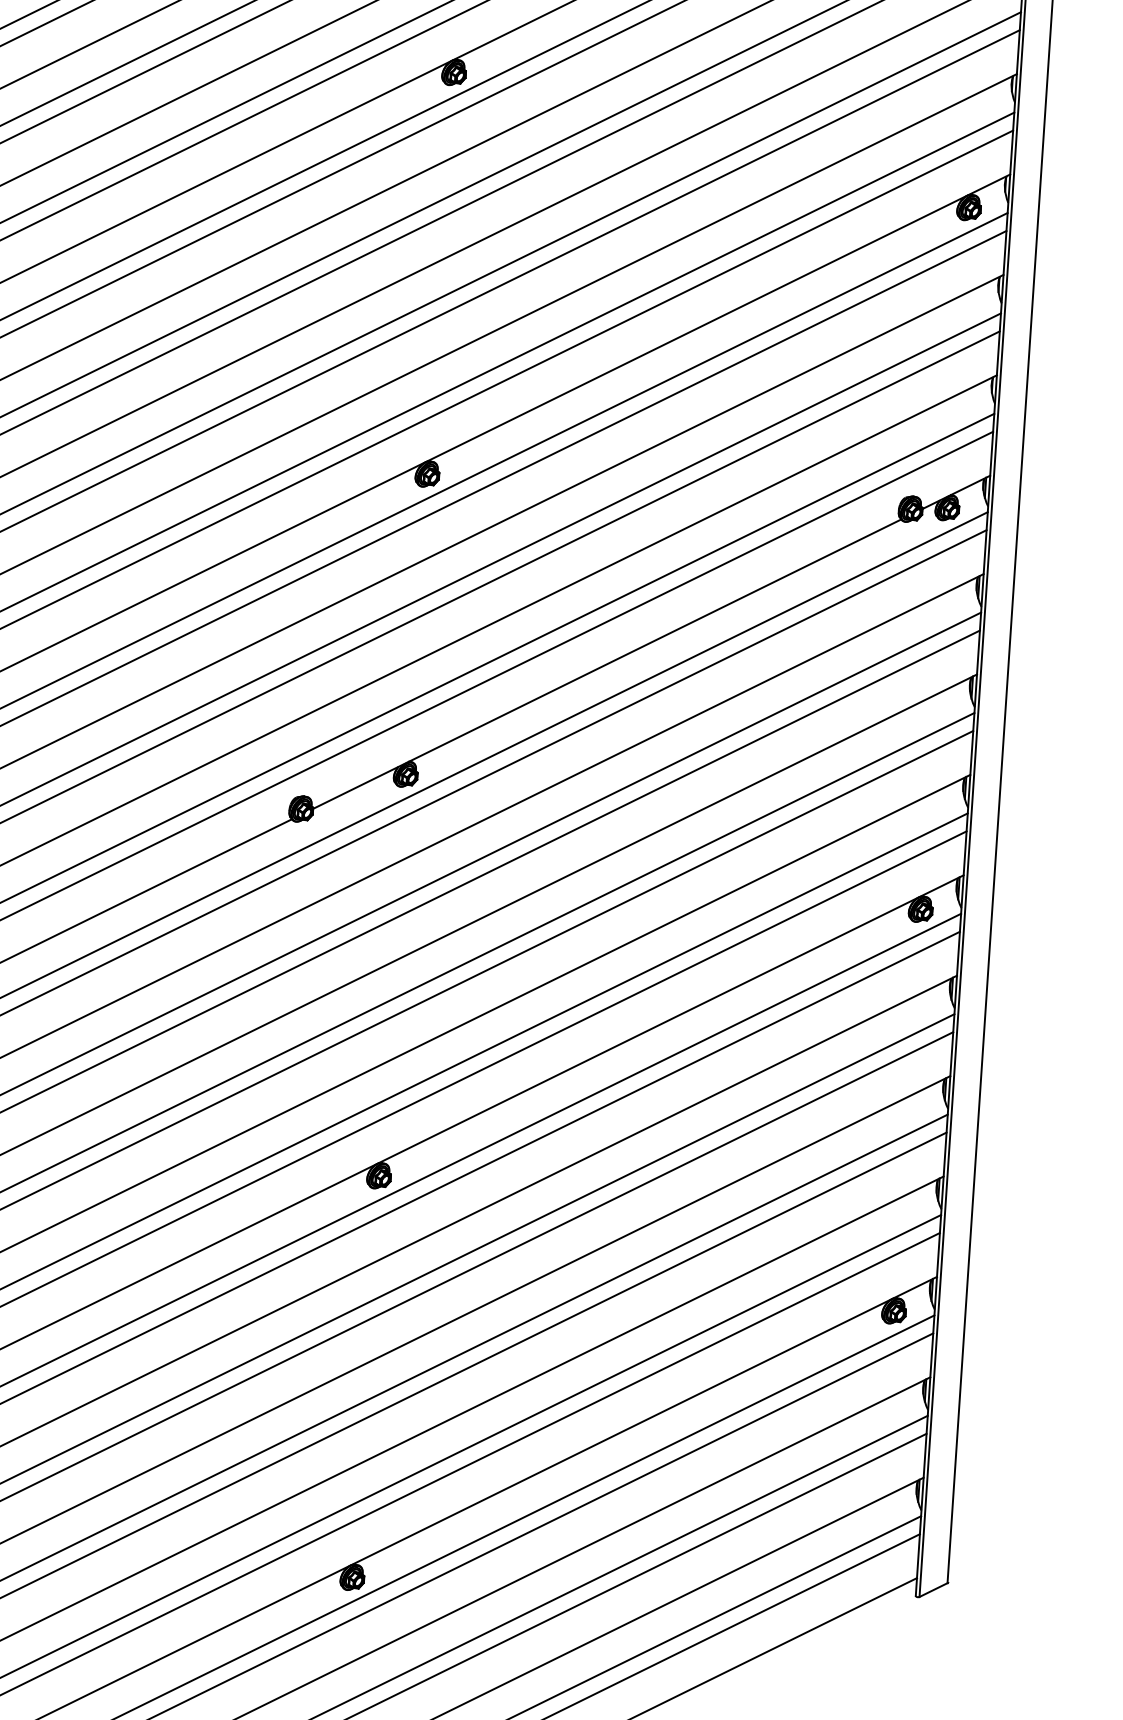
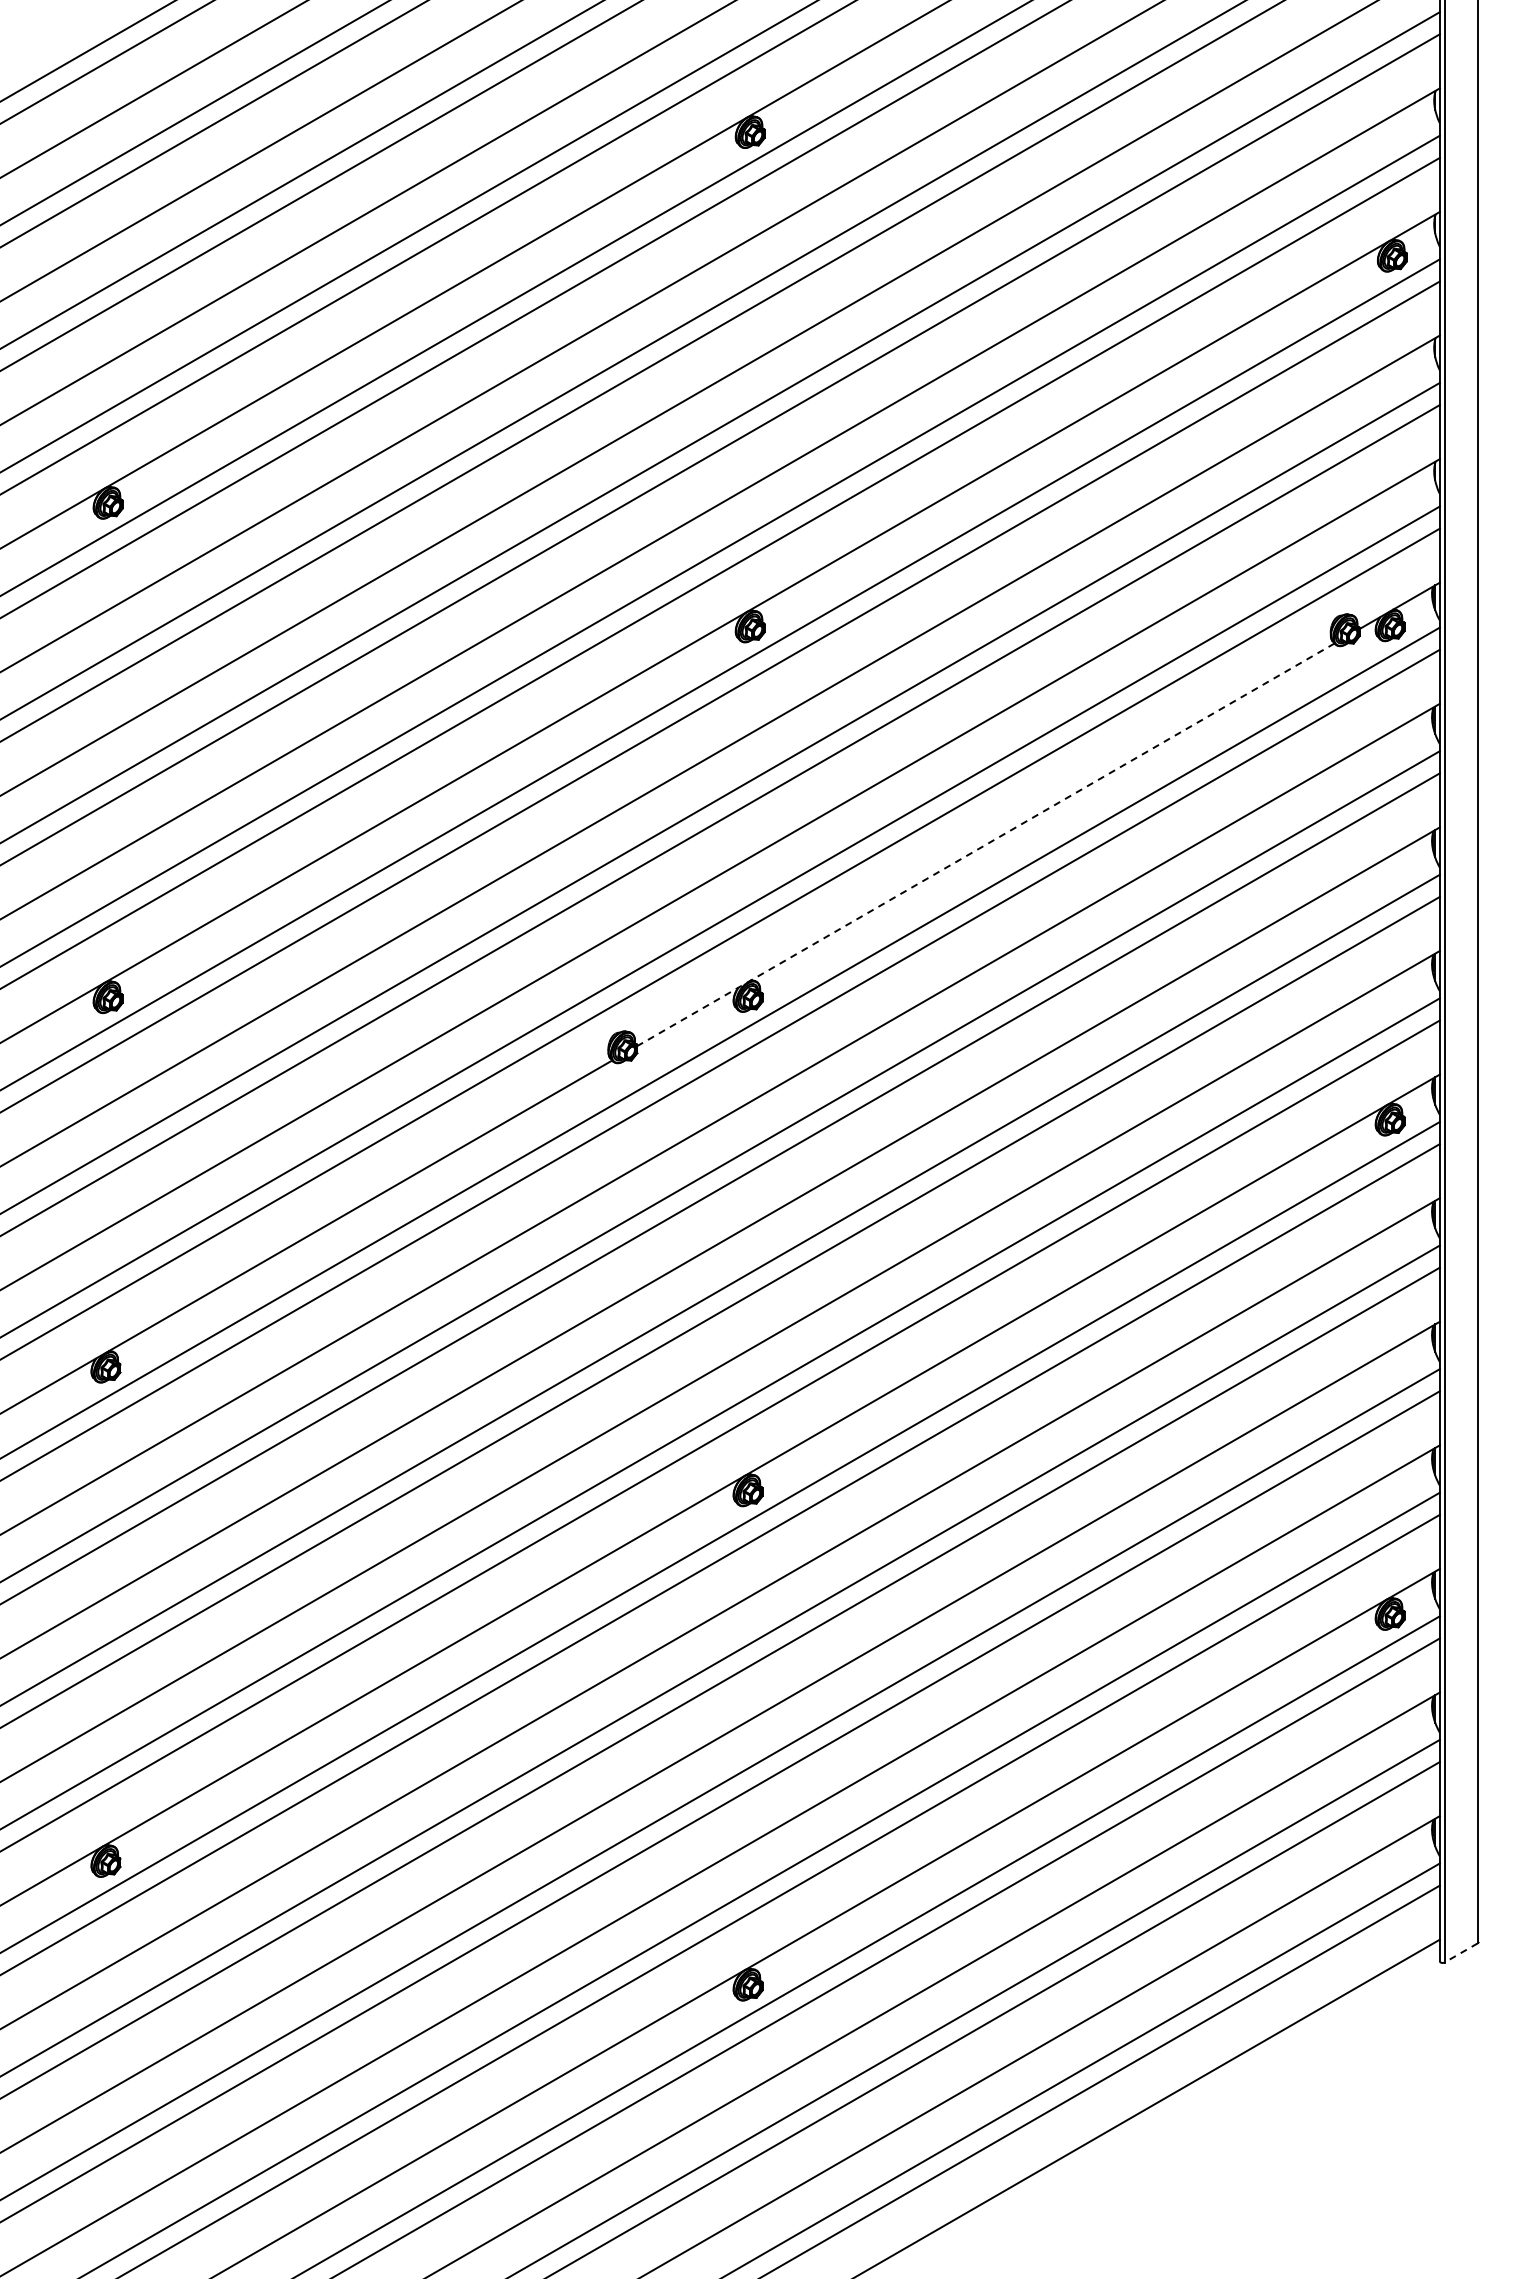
line: (606, 663) -> (985, 844), solid -> dashed
line: (932, 1590) -> (1460, 1953), solid -> dashed

